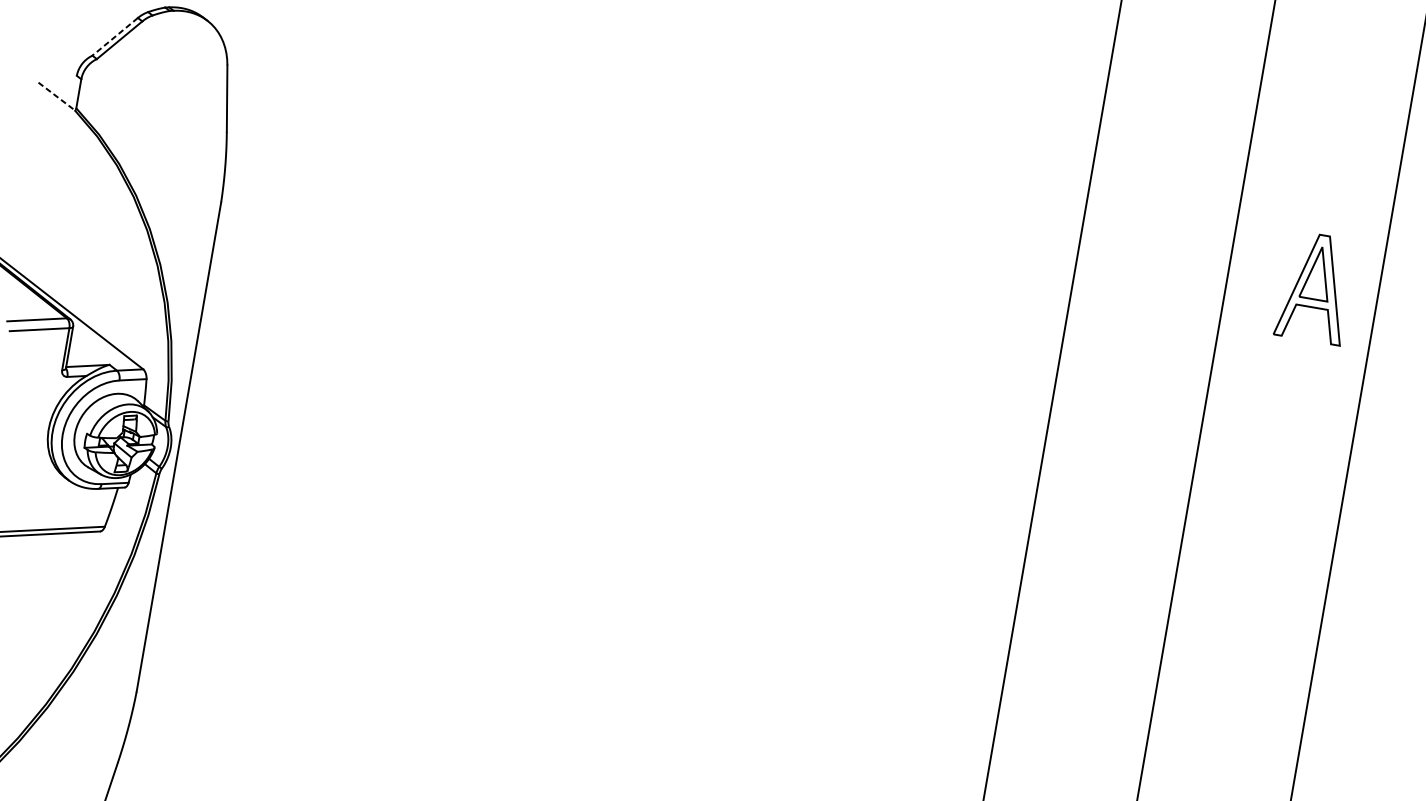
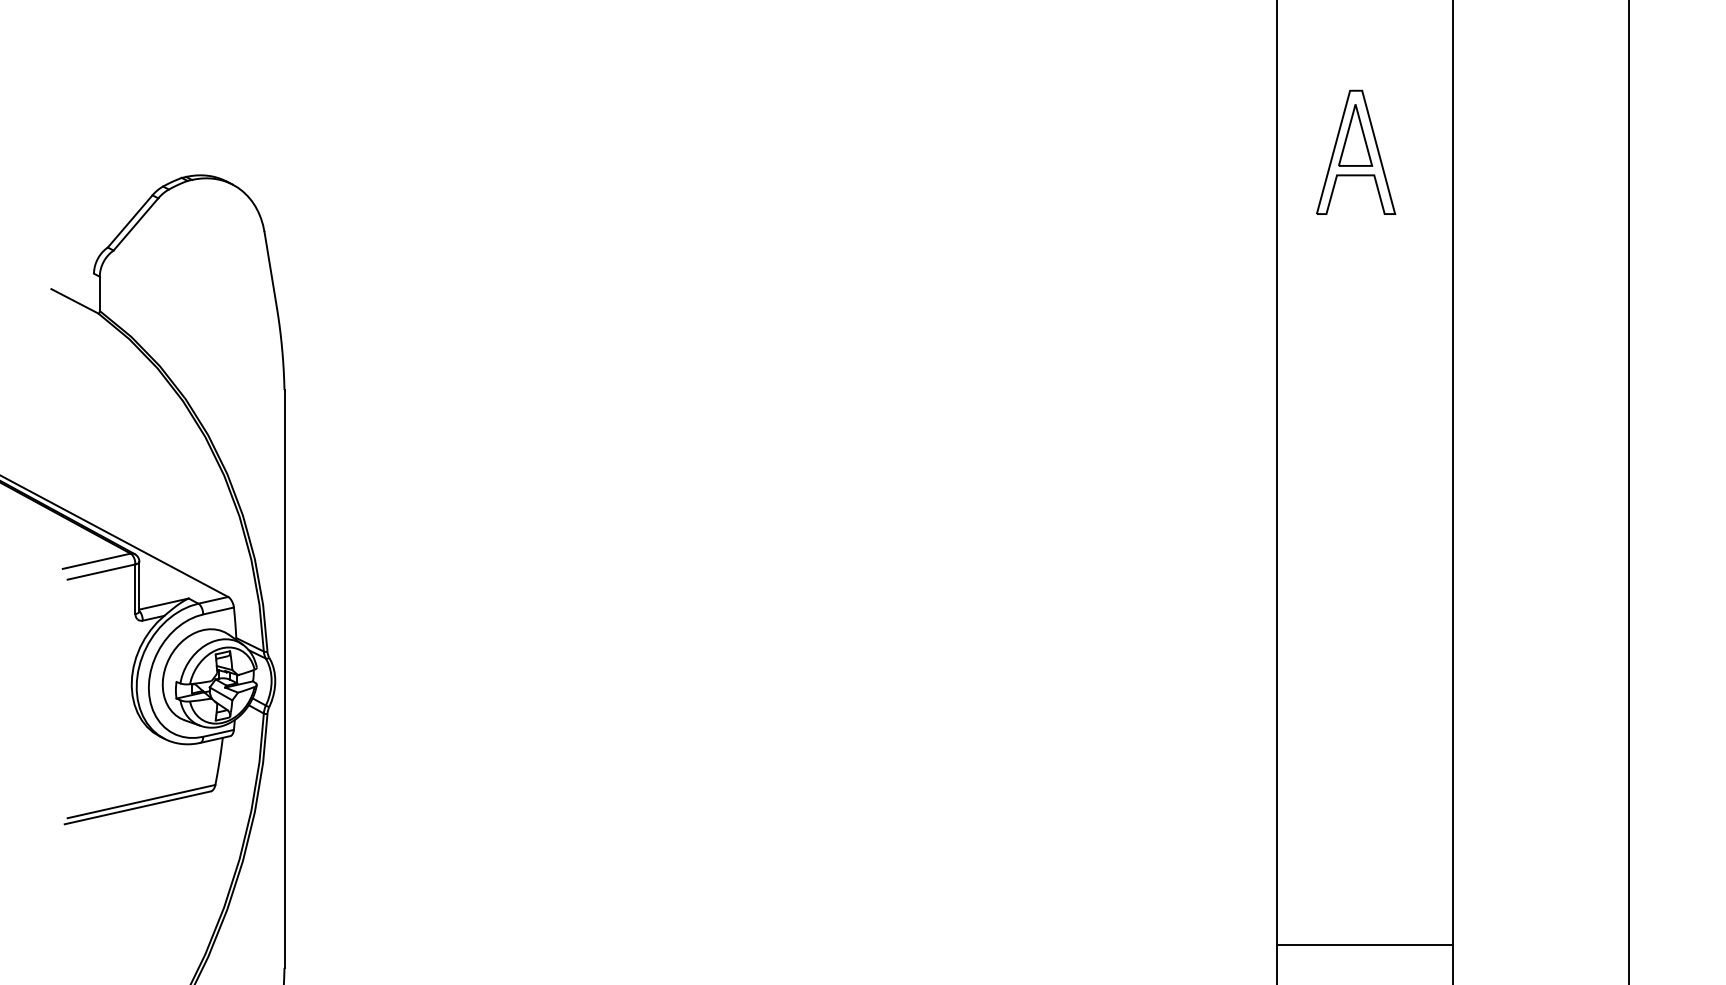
line: (114, 36) -> (129, 221), dashed -> solid
line: (57, 96) -> (75, 301), dashed -> solid
part: (1316, 287) -> (1356, 151), moved

